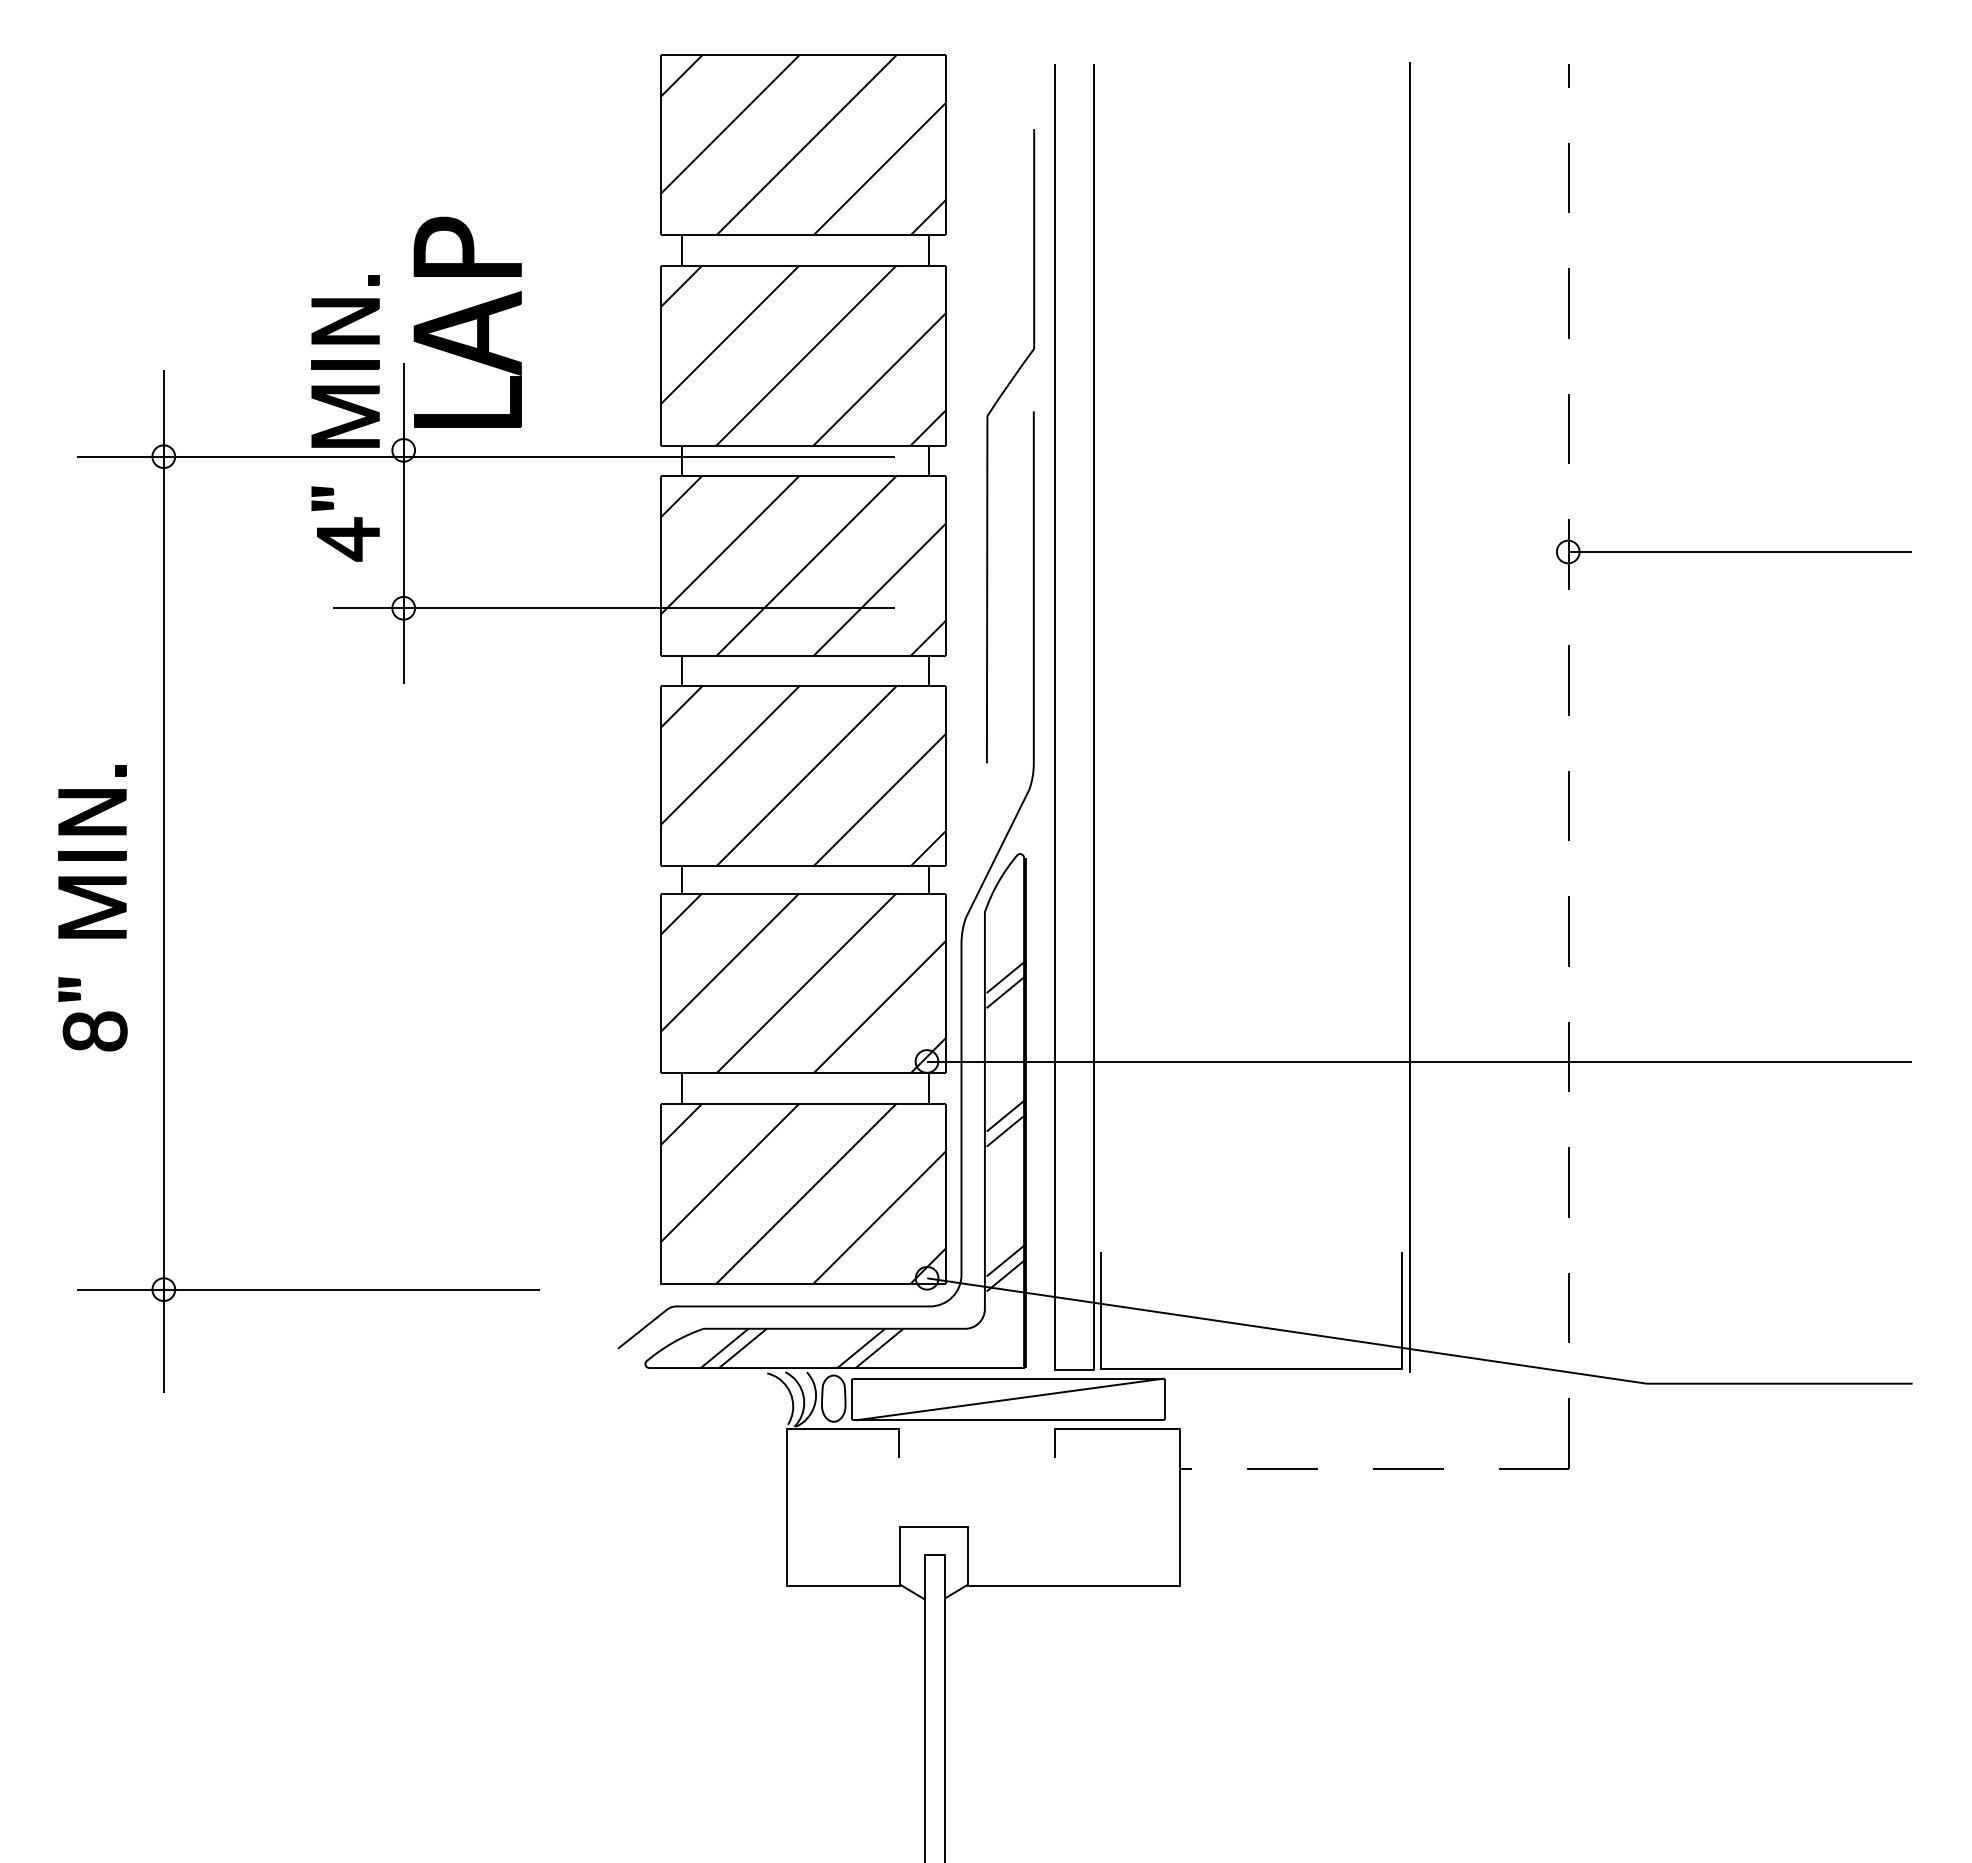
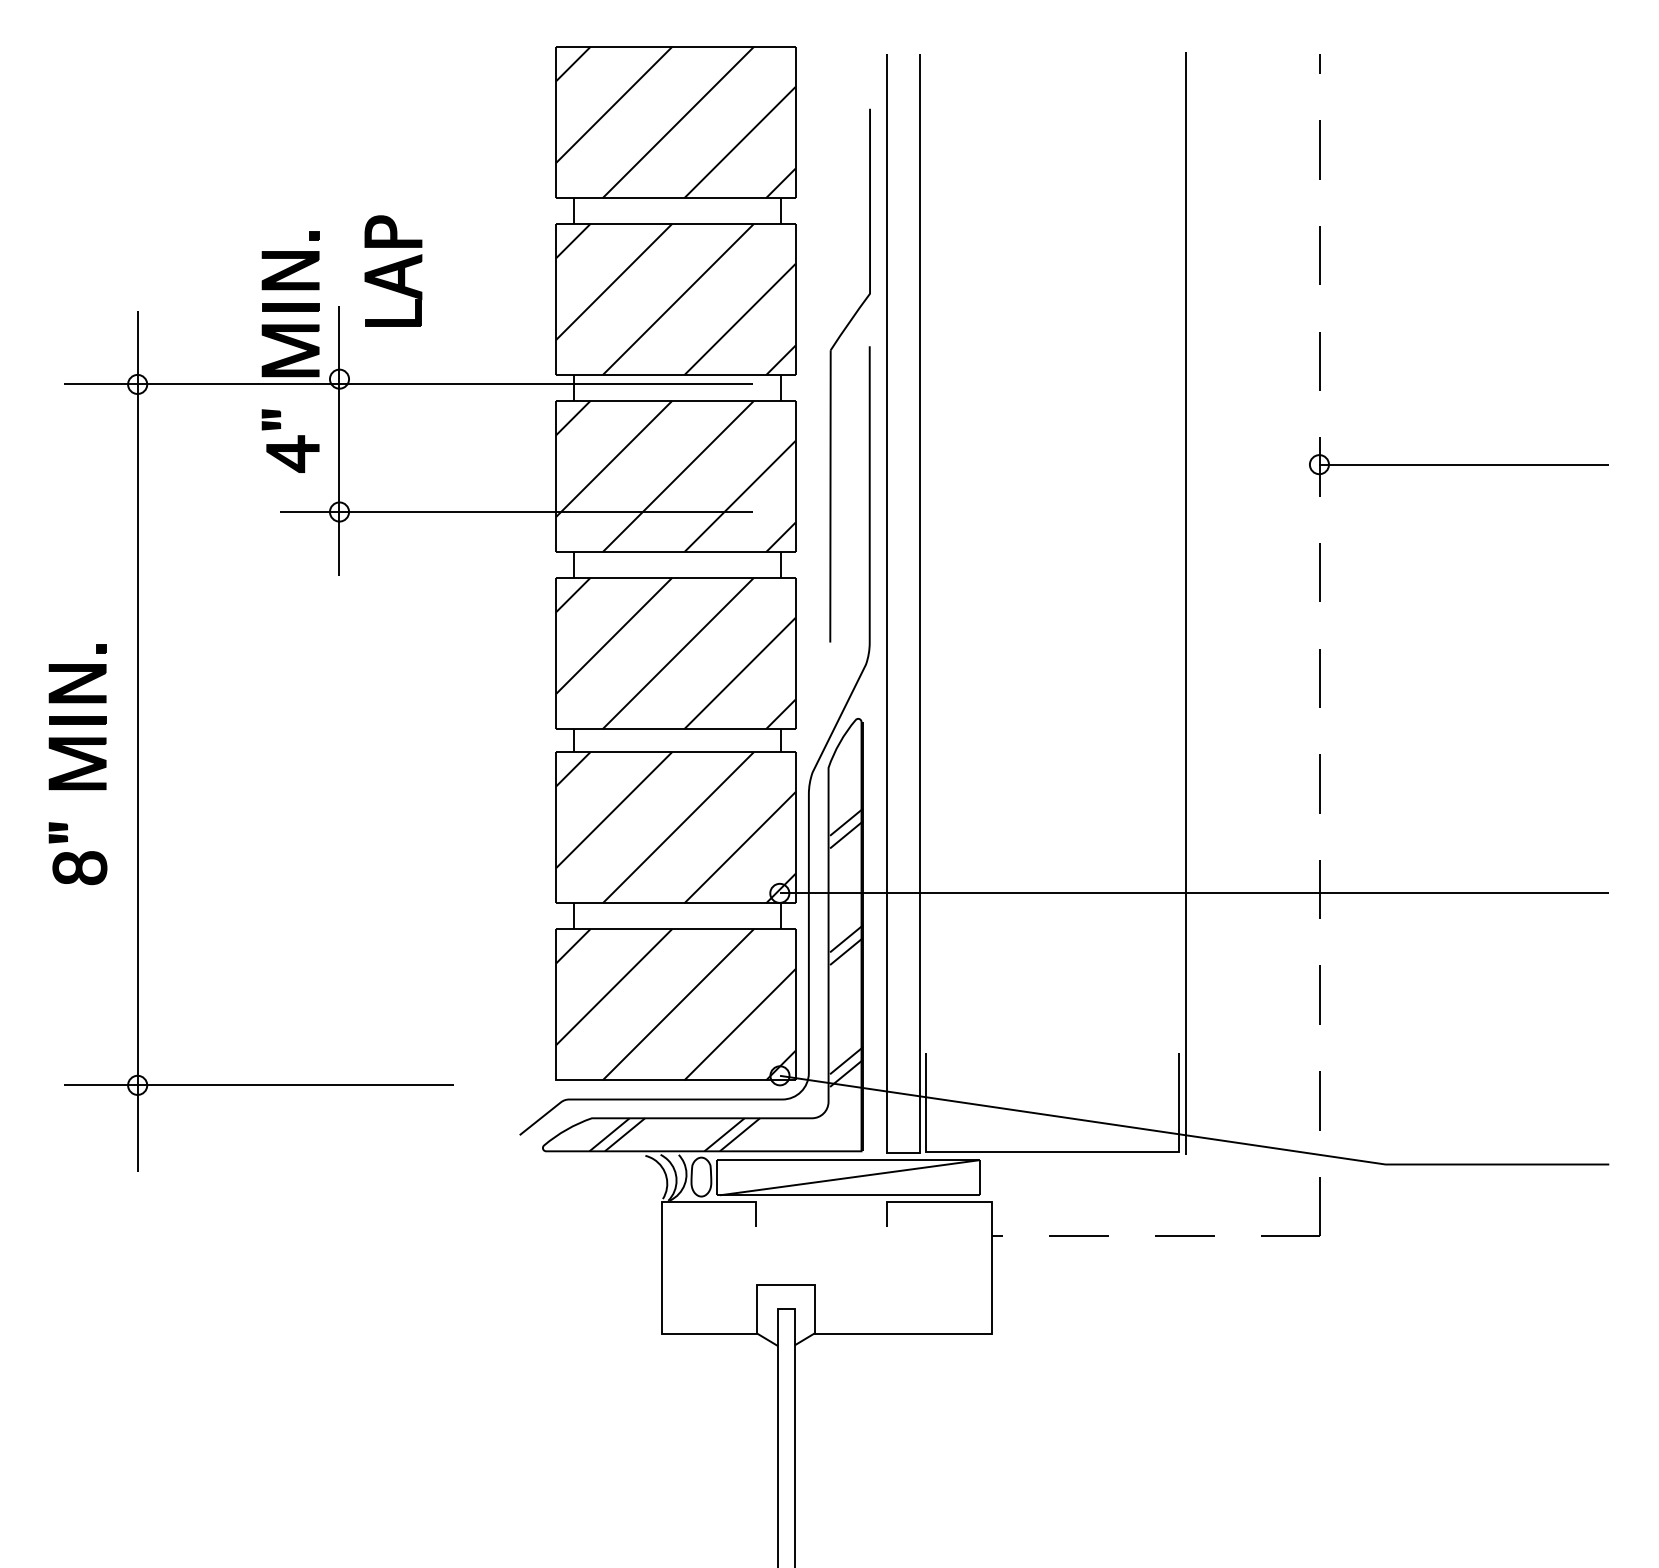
part: (467, 321) -> (393, 270), size x0.62

